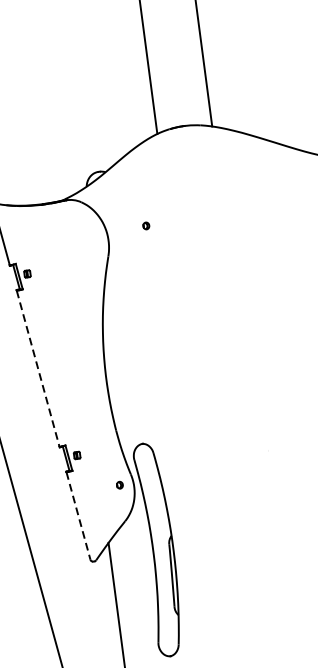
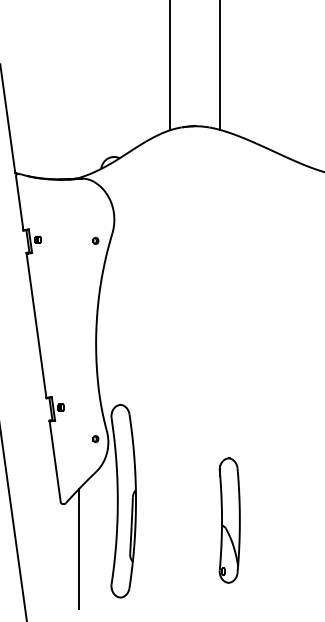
part: (145, 225) -> (95, 240), moved
line: (38, 368) -> (36, 325), dashed -> solid
line: (78, 515) -> (55, 461), dashed -> solid
part: (279, 555) -> (229, 520), added

